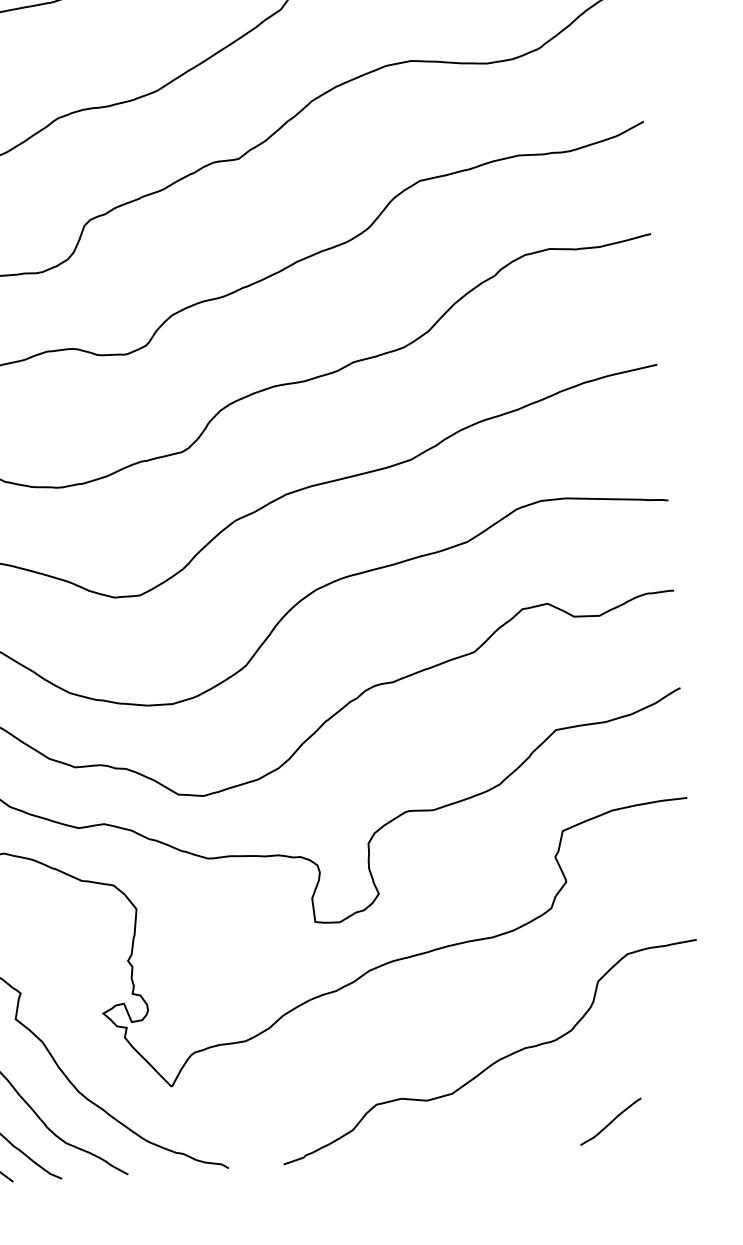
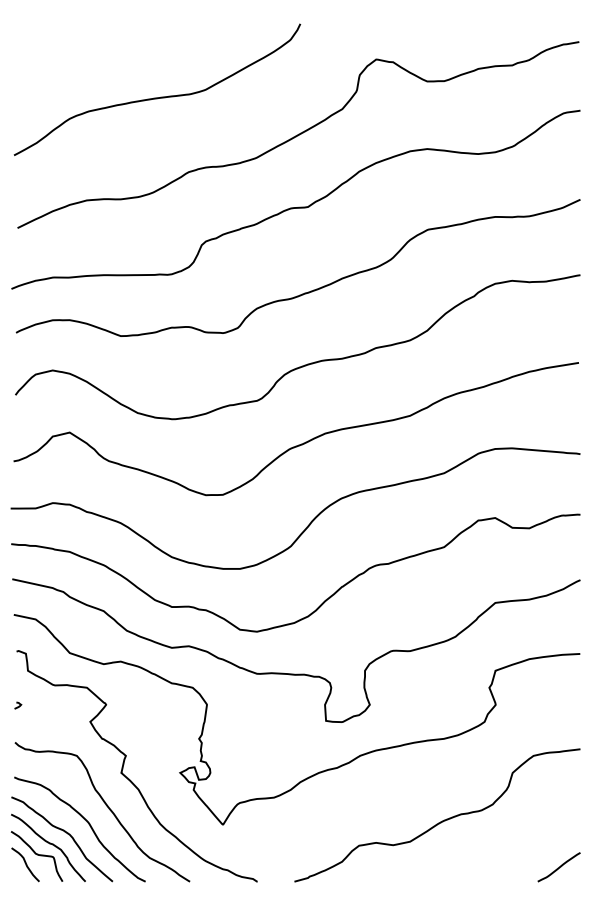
curve: (609, 1122) -> (558, 867), moved

